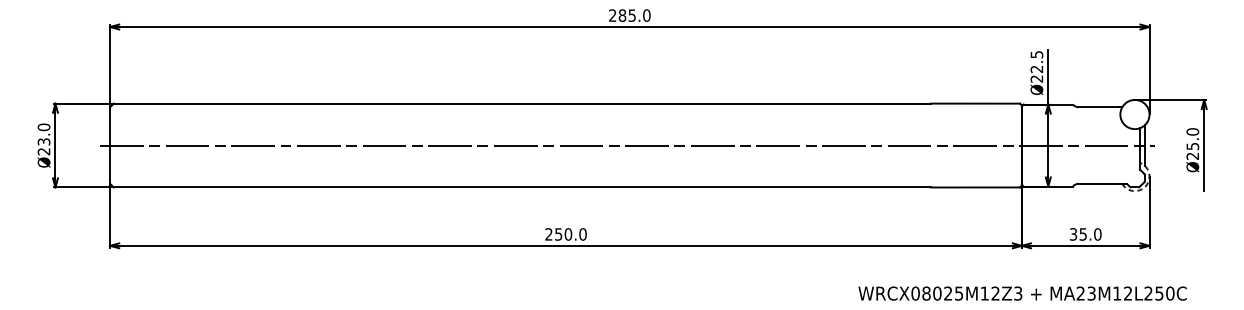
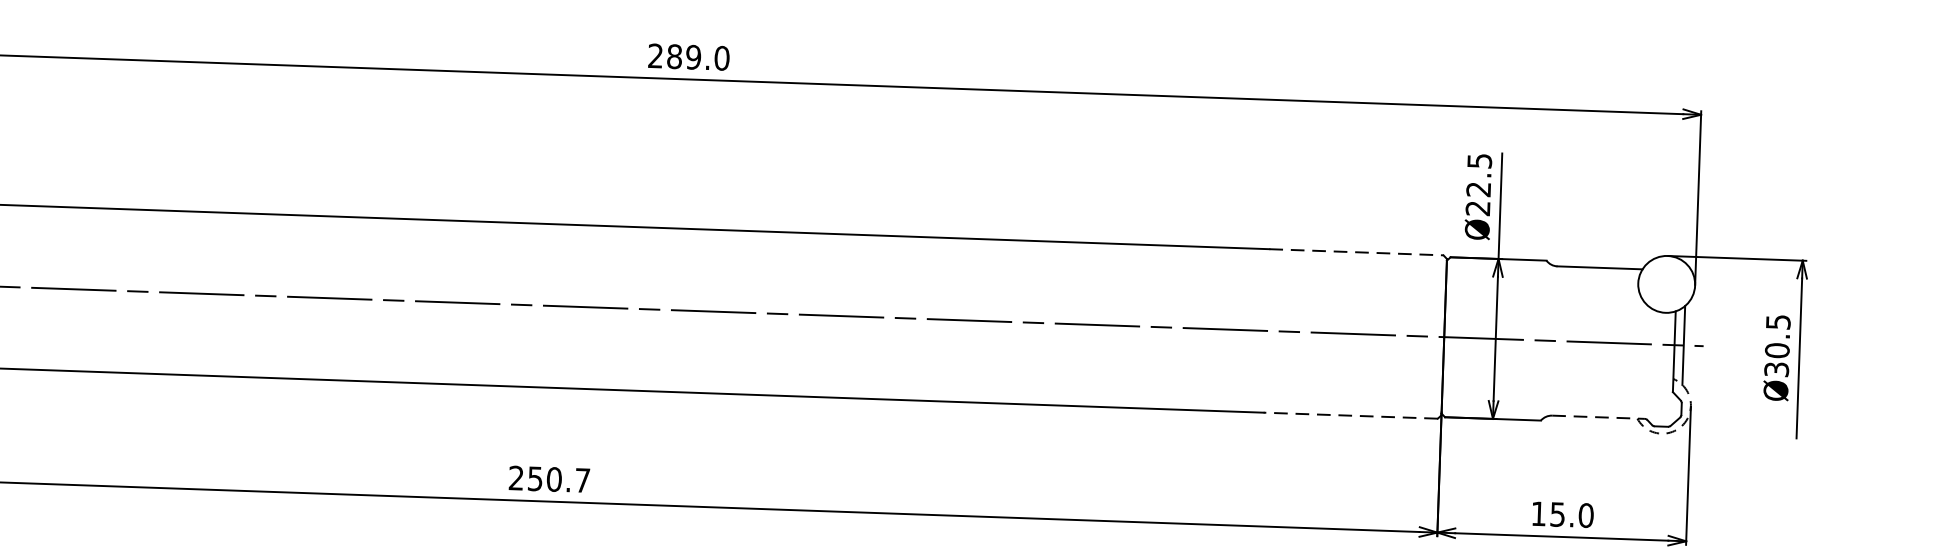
text: (631, 15) -> (692, 57), 285.0 -> 289.0
line: (975, 103) -> (1356, 252), solid -> dashed
text: (1192, 143) -> (1776, 344), Ø25.0 -> Ø30.5
line: (1102, 183) -> (1598, 416), solid -> dashed
line: (975, 187) -> (1350, 415), solid -> dashed
text: (582, 234) -> (581, 480), 250.0 -> 250.7
text: (1073, 234) -> (1538, 514), 35.0 -> 15.0

